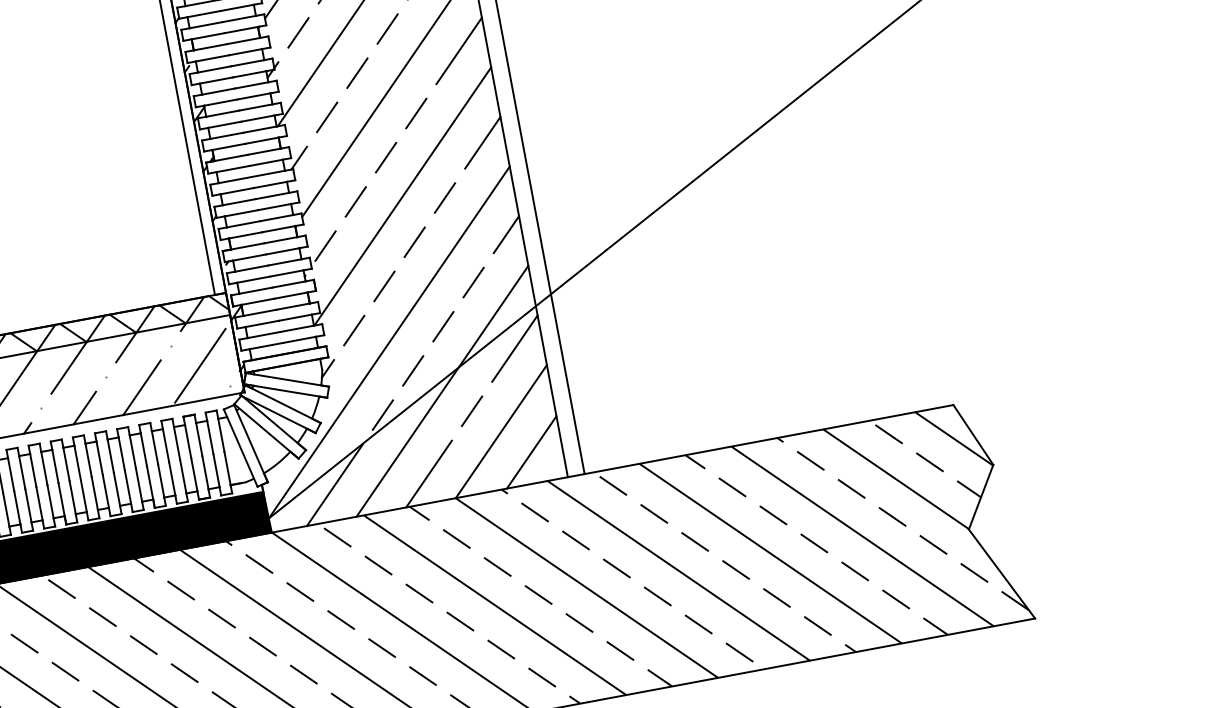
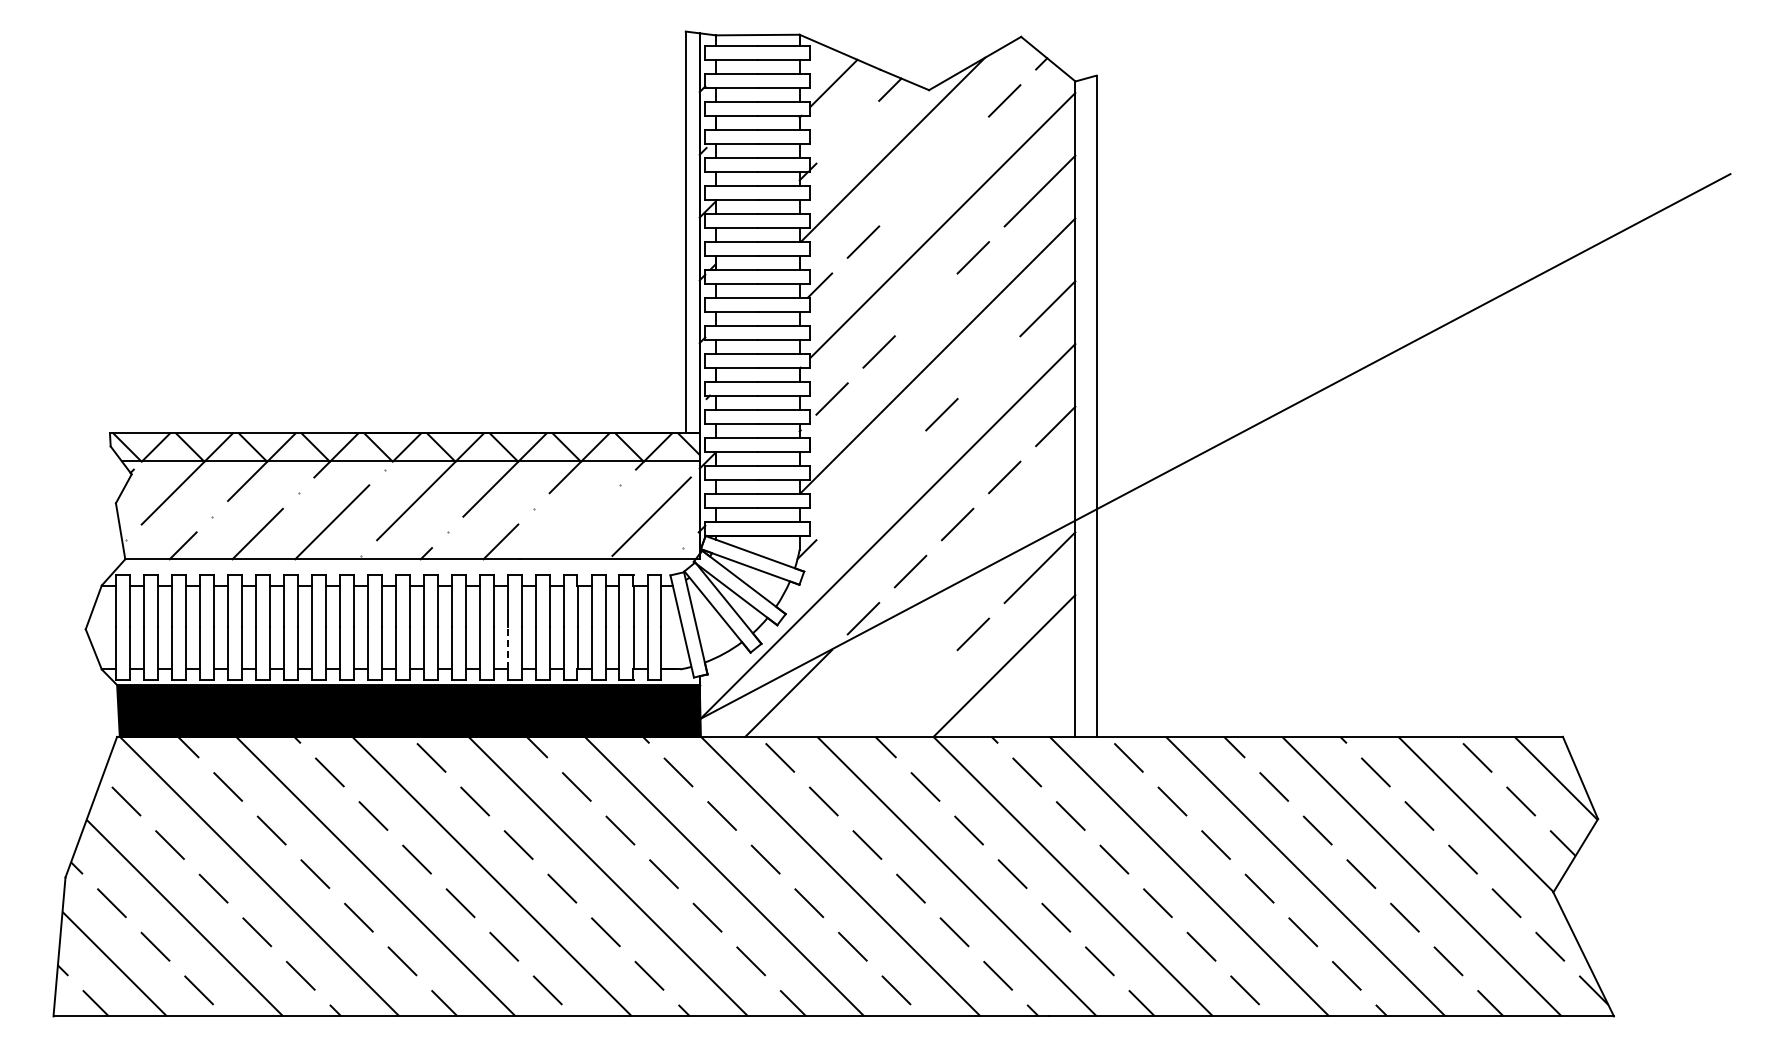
line: (387, 28) -> (957, 147), removed
line: (298, 32) -> (847, 131), removed
line: (357, 72) -> (910, 194), removed
line: (385, 157) -> (925, 304), removed
line: (444, 198) -> (988, 367), removed
line: (384, 286) -> (894, 461), removed
line: (353, 330) -> (847, 508), removed
line: (142, 388) -> (575, 530), removed
line: (442, 390) -> (941, 602), removed
line: (531, 451) -> (1036, 697), removed
line: (428, 473) -> (905, 700), removed
line: (105, 491) -> (507, 648), solid -> dashed

